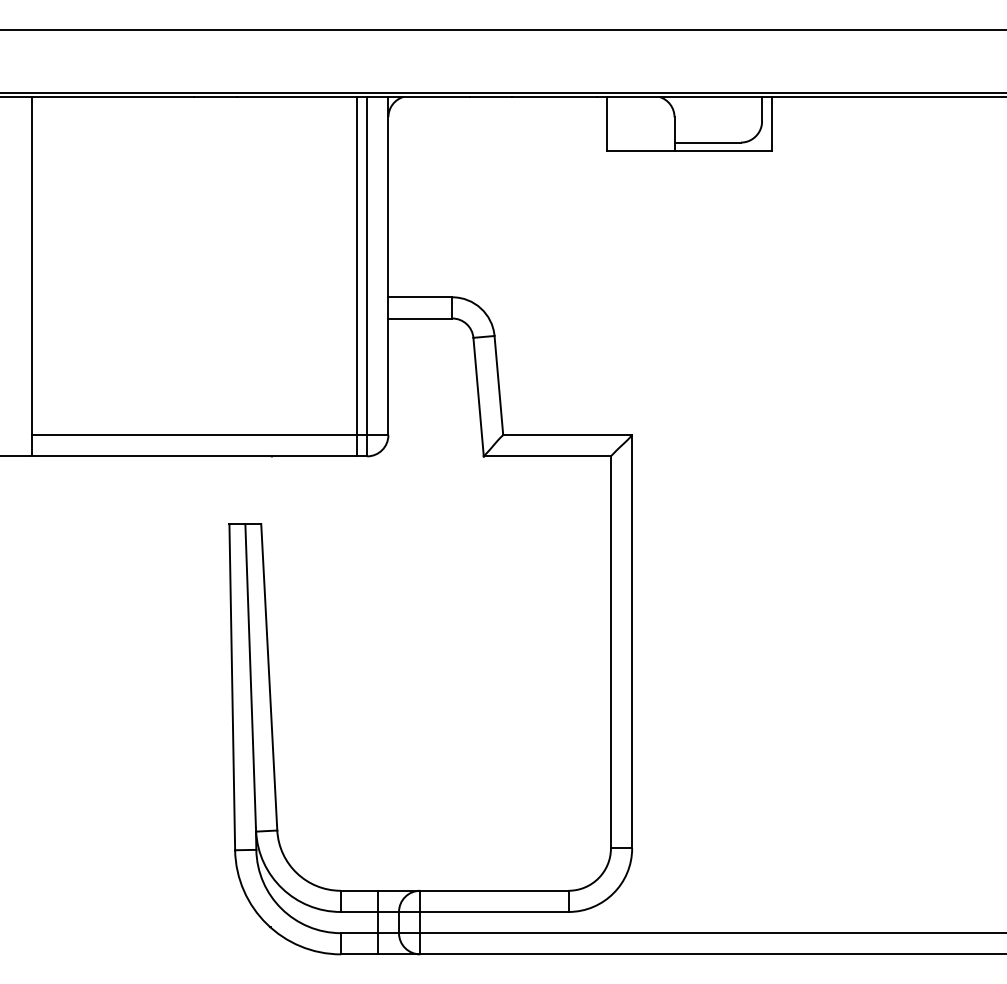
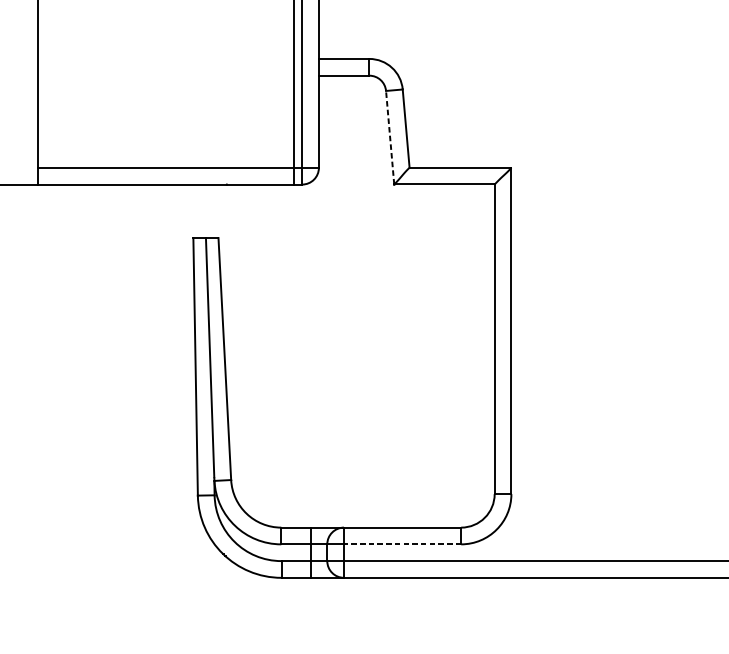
line: (478, 396) -> (390, 137), solid -> dashed
line: (493, 911) -> (401, 543), solid -> dashed

